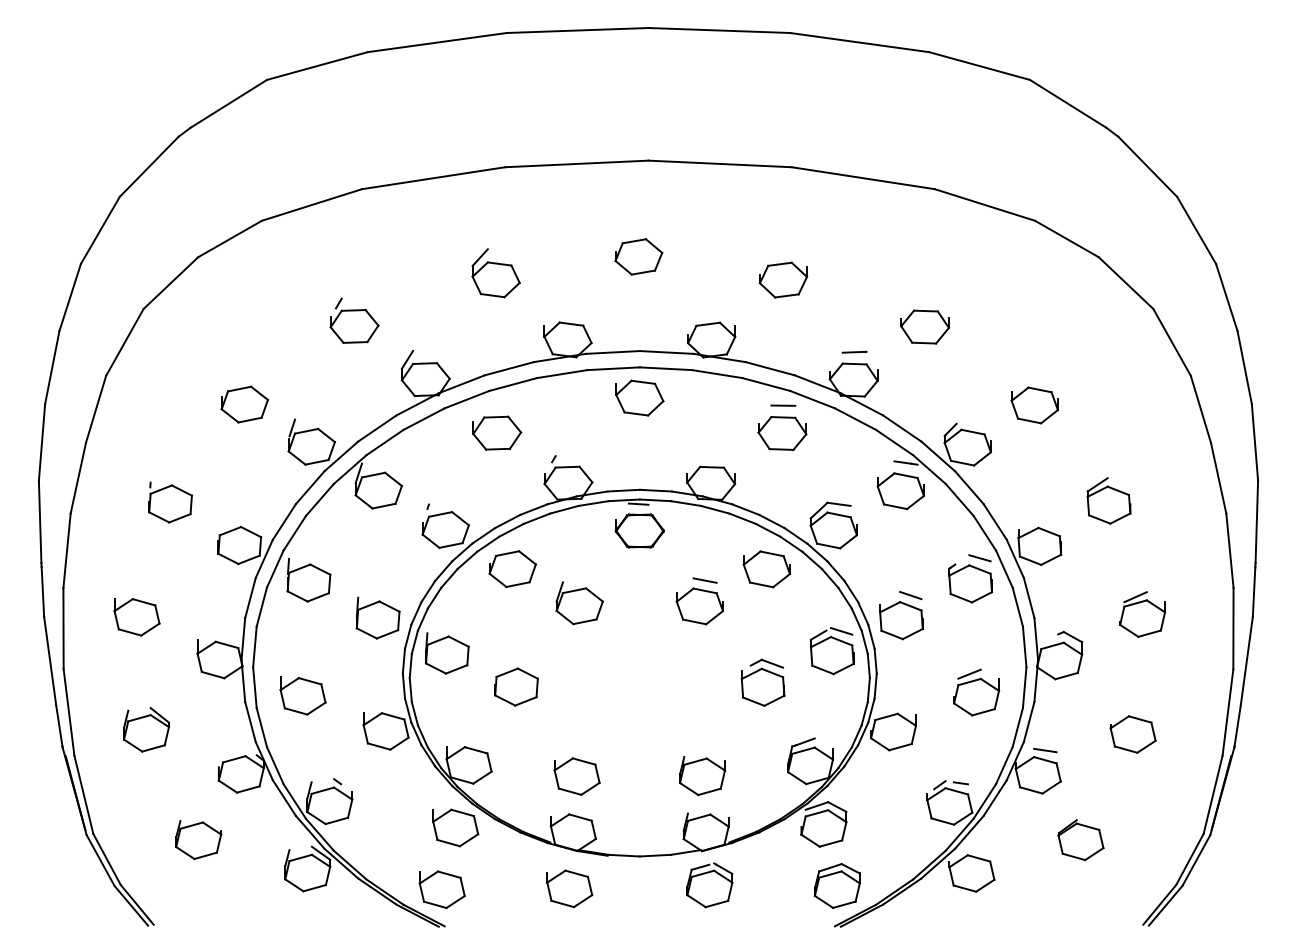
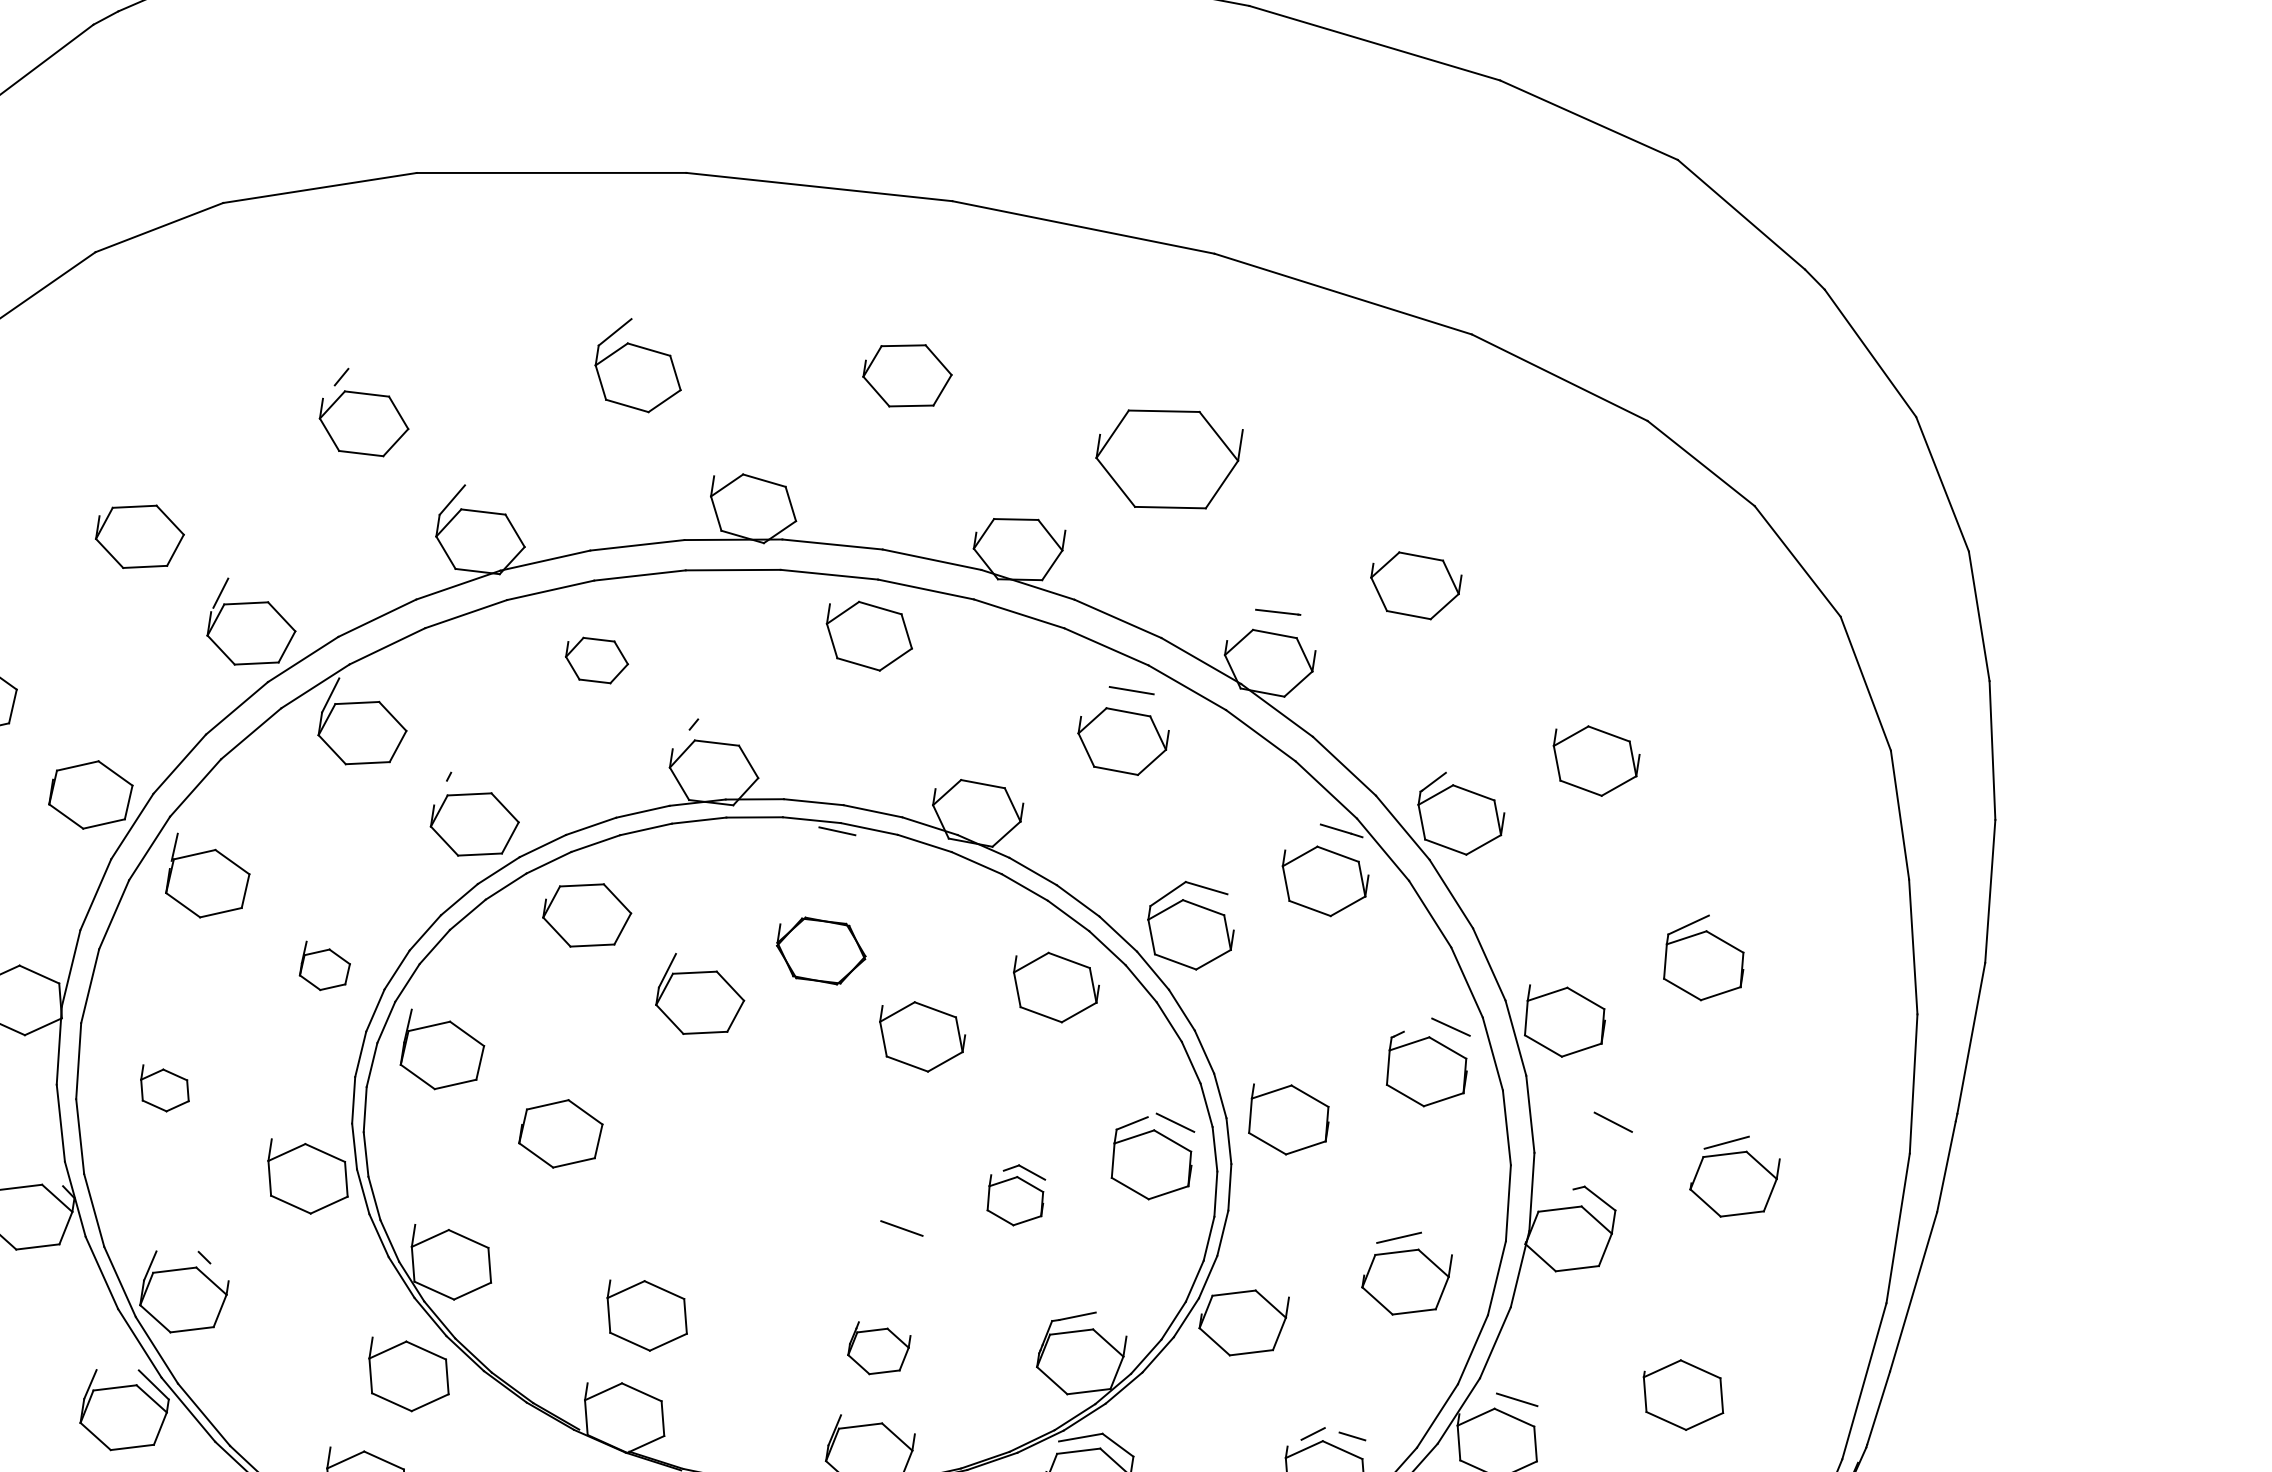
part: (783, 279) -> (1167, 458), size x1.6
part: (497, 432) -> (597, 659), size x0.7
part: (639, 530) -> (820, 950), moved
line: (704, 580) -> (900, 1228), moved
line: (910, 595) -> (1612, 1122), moved
part: (377, 617) -> (324, 966), size x0.6
part: (762, 682) -> (1015, 1194), size x0.7
part: (302, 695) -> (164, 1089), size x0.6
part: (702, 776) -> (878, 1351), size x0.7

